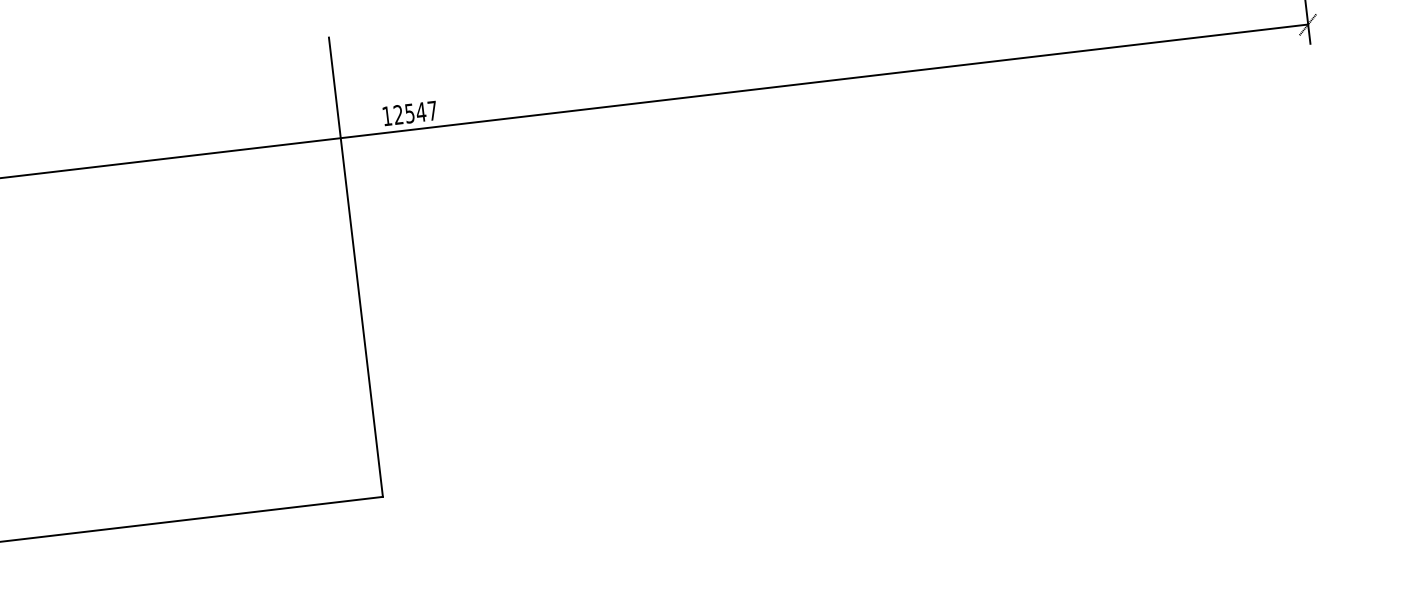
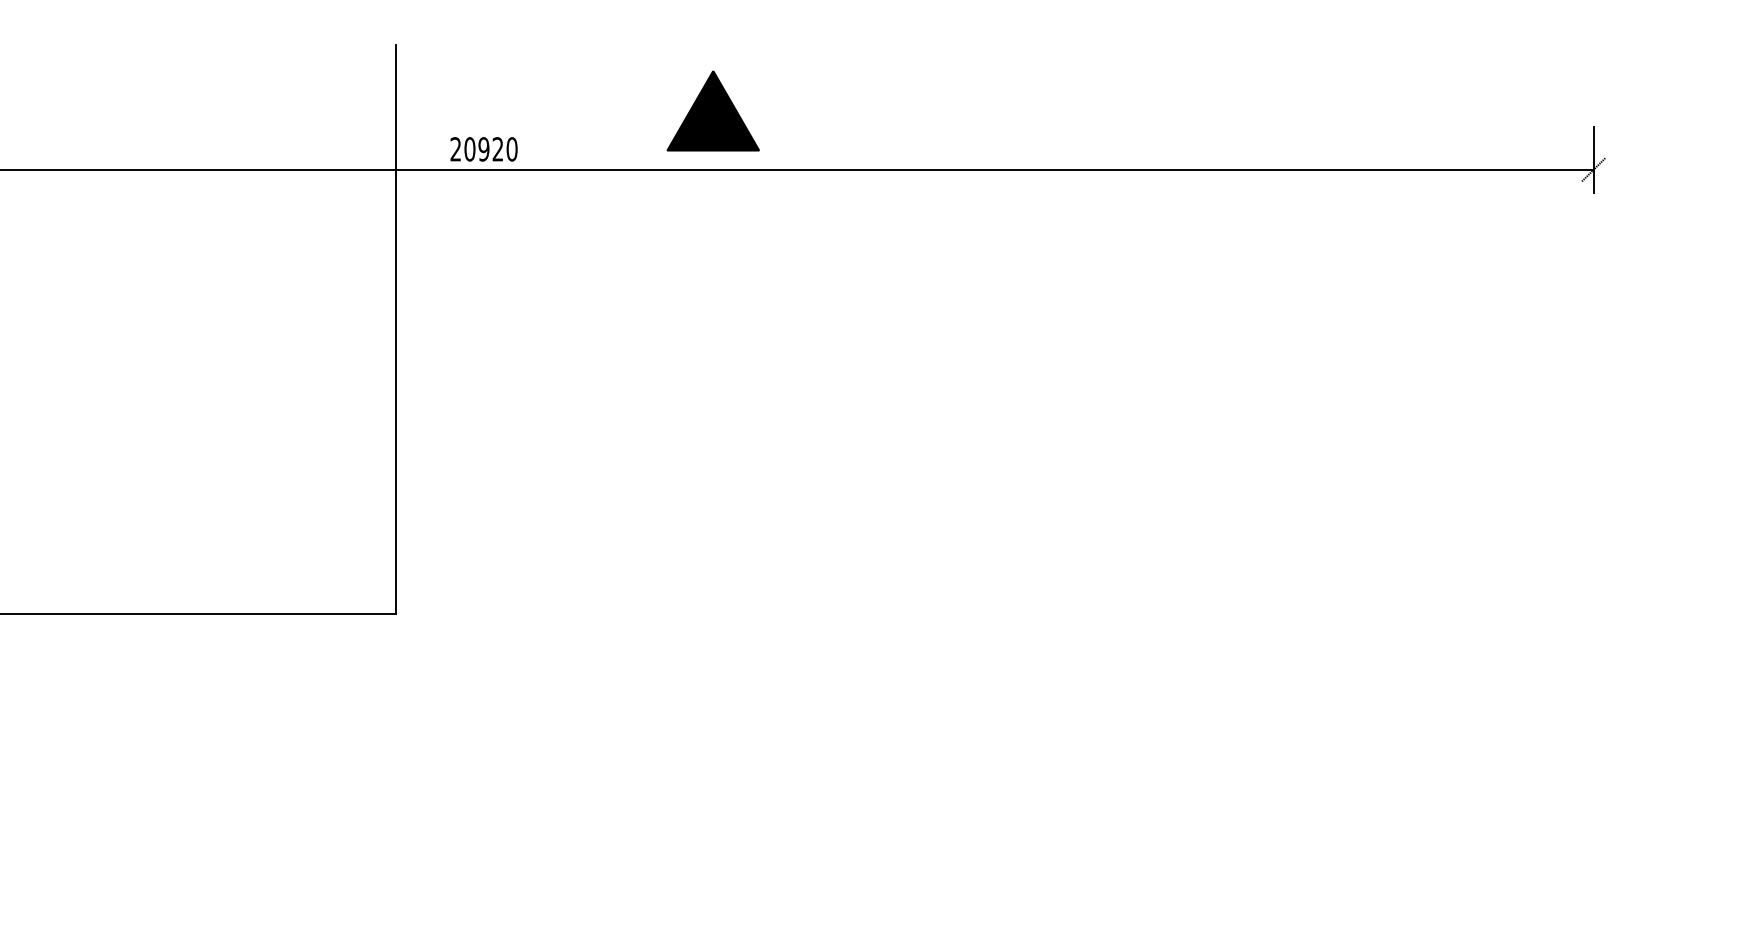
part: (590, 60) -> (712, 110), added
text: (409, 113) -> (483, 149), 12547 -> 20920

